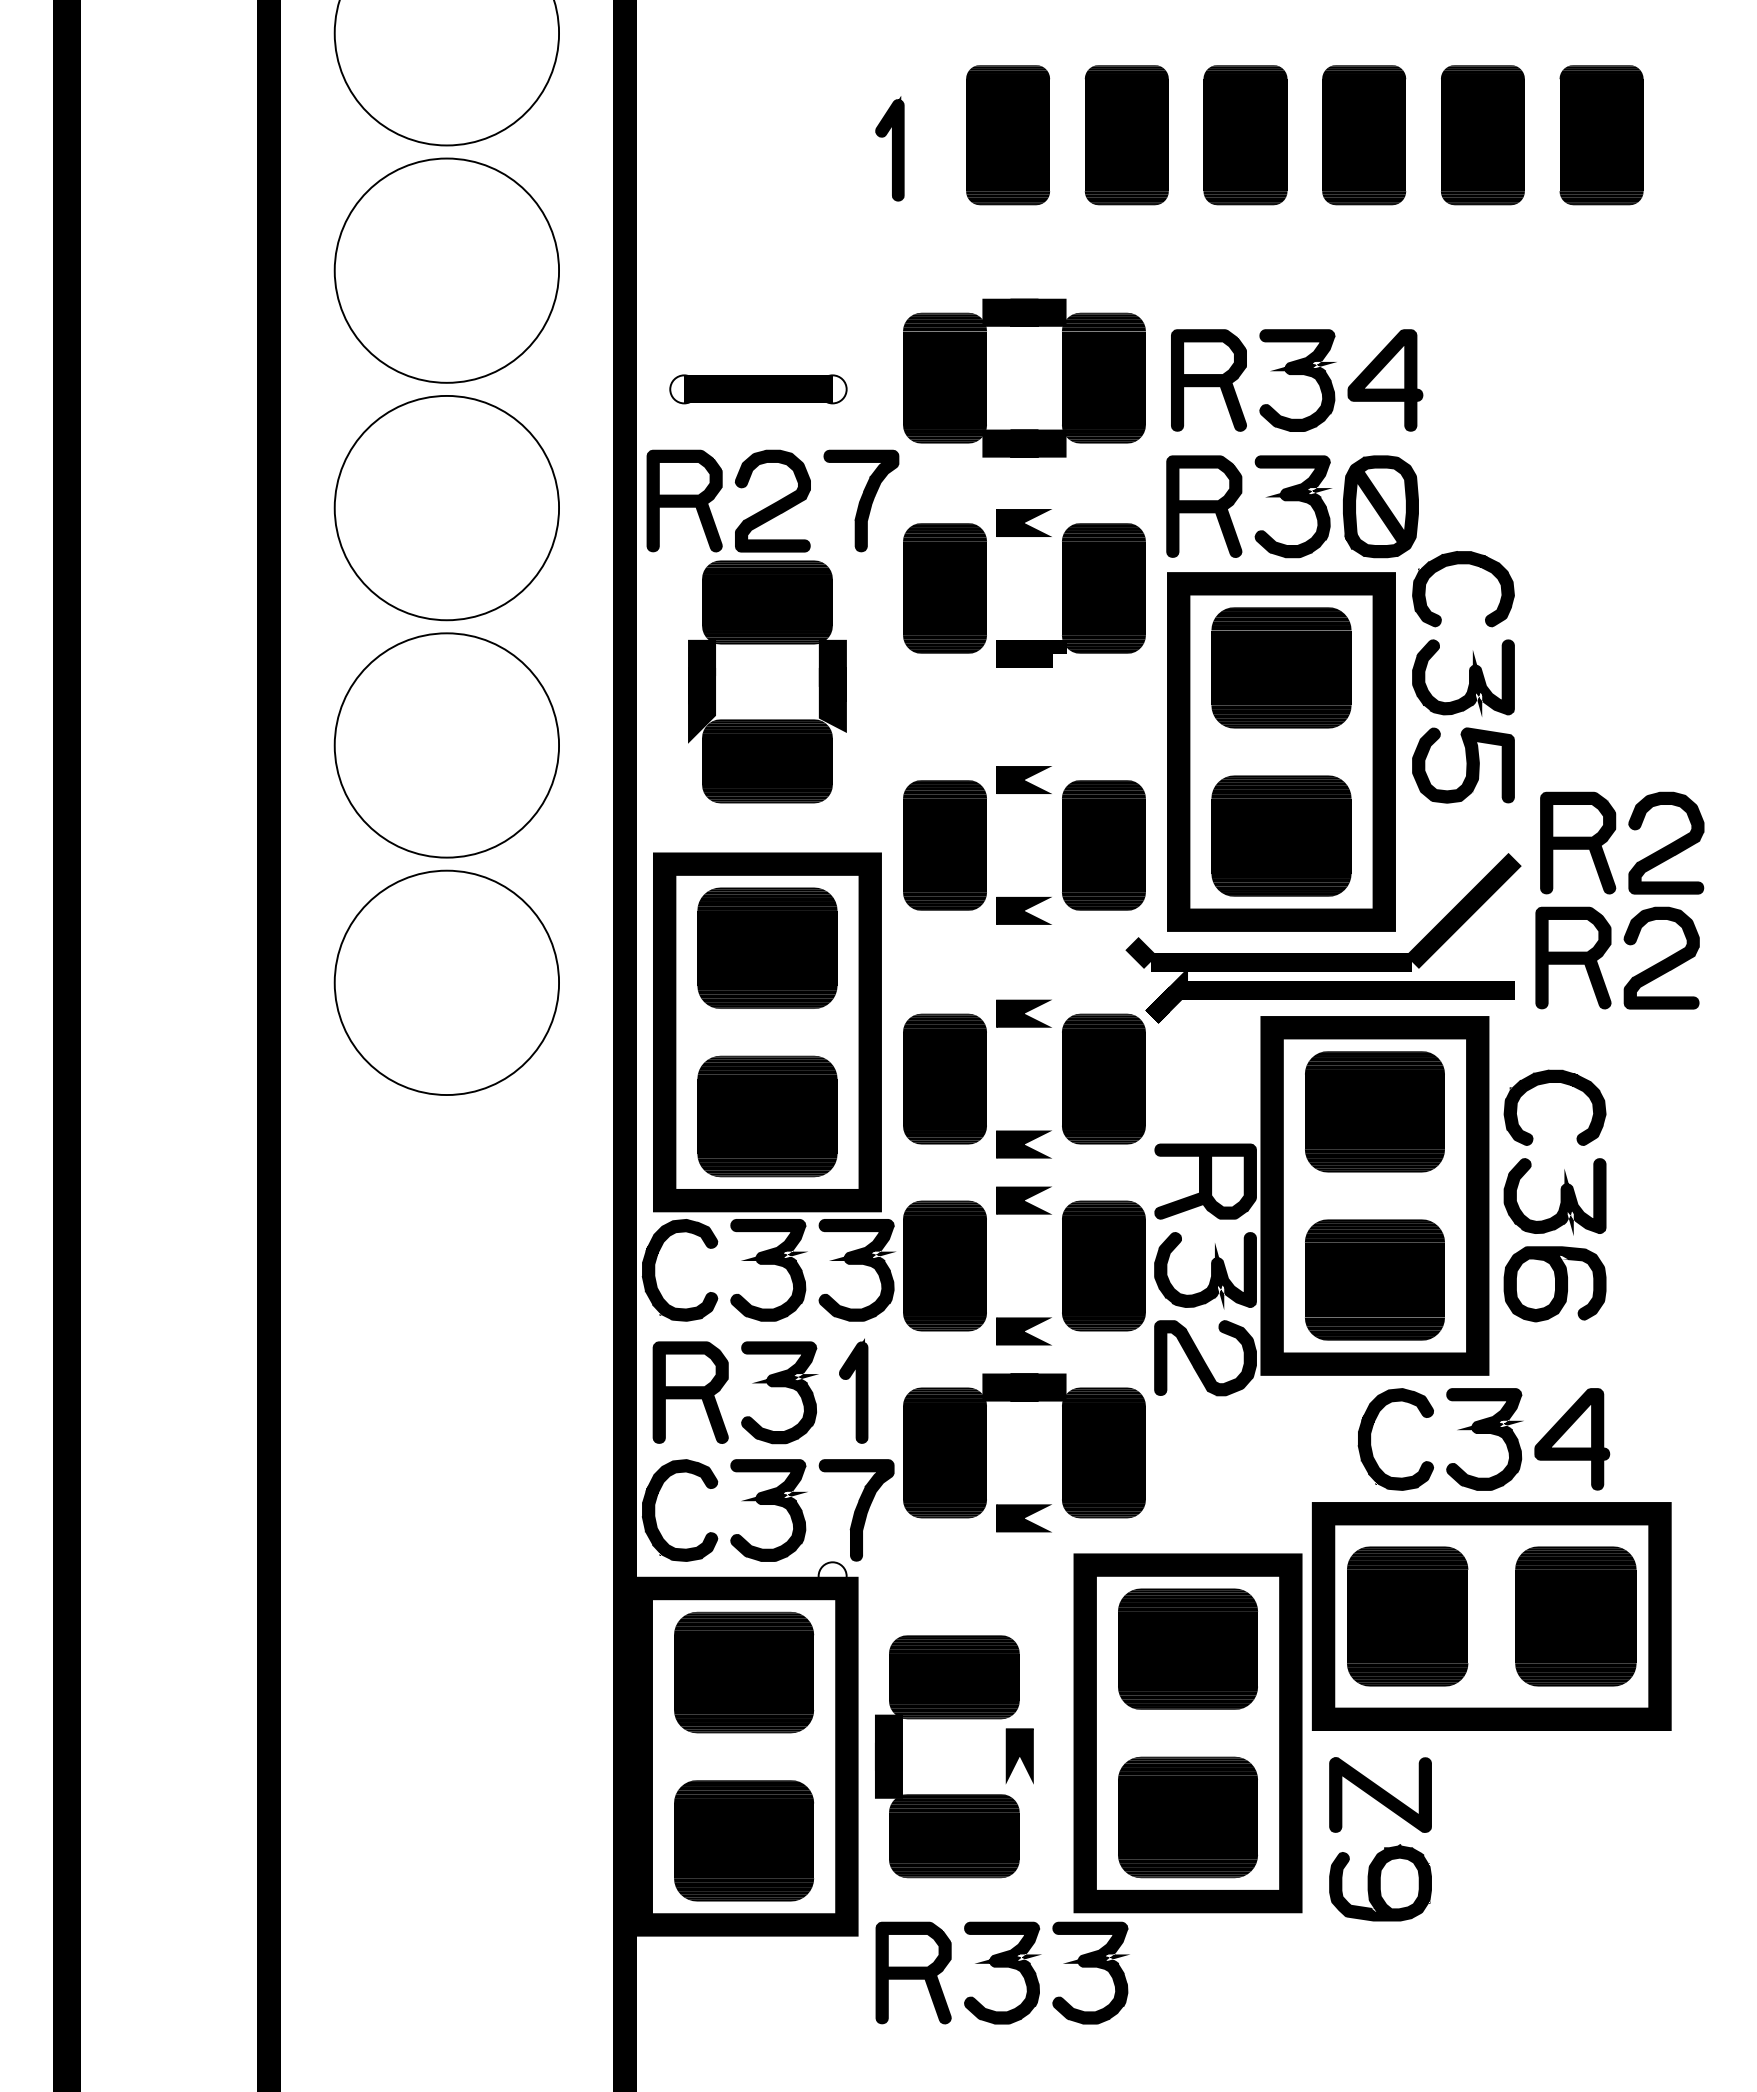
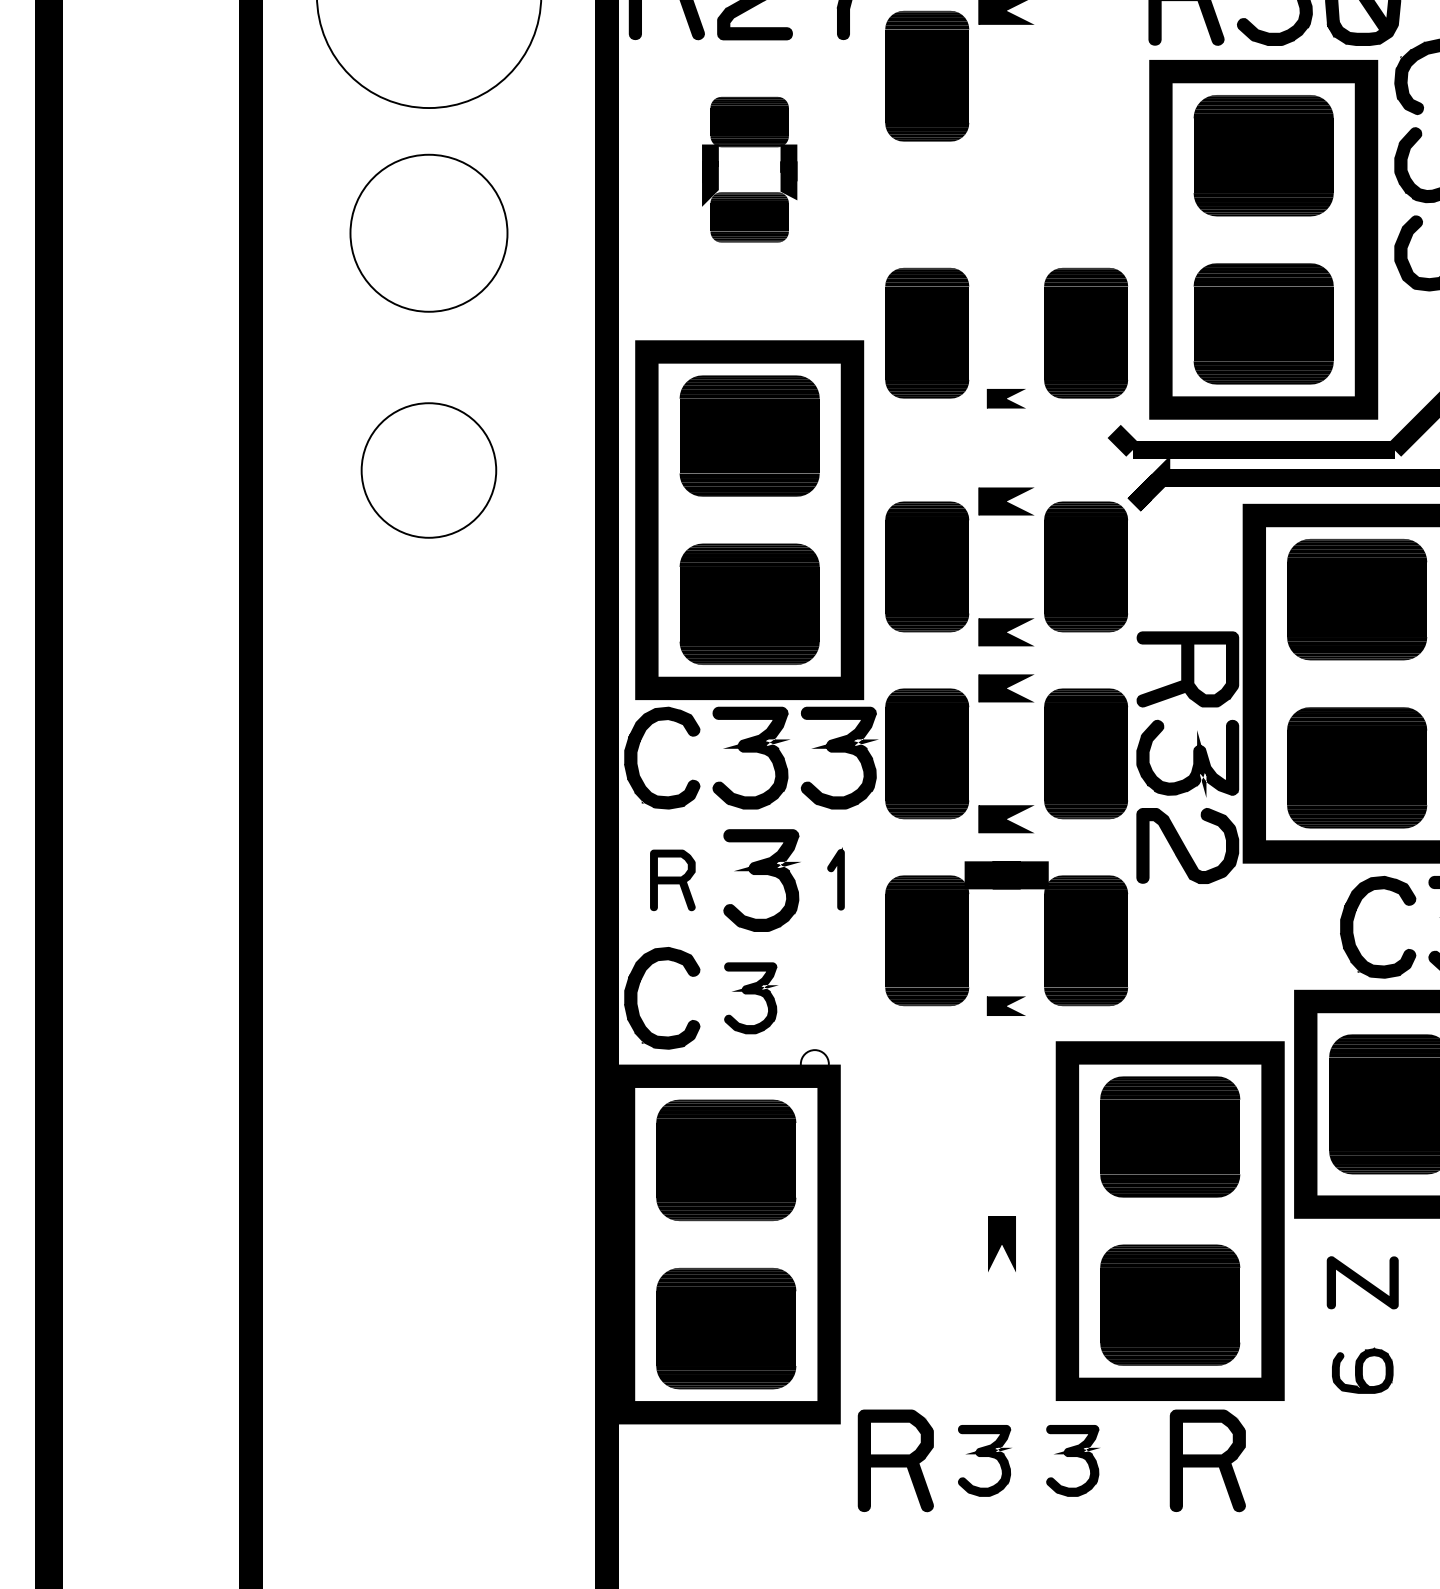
part: (1070, 595) -> (1052, 83), removed
part: (767, 681) -> (749, 169), size x0.6
part: (446, 745) -> (428, 233), size x0.7
part: (1023, 779) -> (1005, 267), removed
part: (1023, 910) -> (1005, 398), size x0.7
part: (446, 982) -> (428, 470), size x0.6
part: (853, 1390) -> (835, 878), size x0.6
part: (690, 1392) -> (672, 880), size x0.6
part: (768, 1510) -> (750, 998), size x0.7
part: (856, 1510) -> (838, 998), removed
part: (1023, 1518) -> (1005, 1006), size x0.7
part: (947, 1719) -> (929, 1207), removed
part: (1380, 1794) -> (1362, 1282), size x0.7
part: (1380, 1882) -> (1362, 1370), size x0.6
part: (1002, 1972) -> (984, 1460), size x0.7
part: (1090, 1972) -> (1072, 1460), size x0.7
part: (1225, 1972) -> (1207, 1460), added

